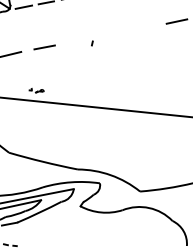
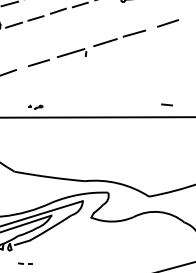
part: (127, 30) -> (119, 37), added
line: (76, 41) -> (70, 53), added
line: (166, 101) -> (166, 104), added

